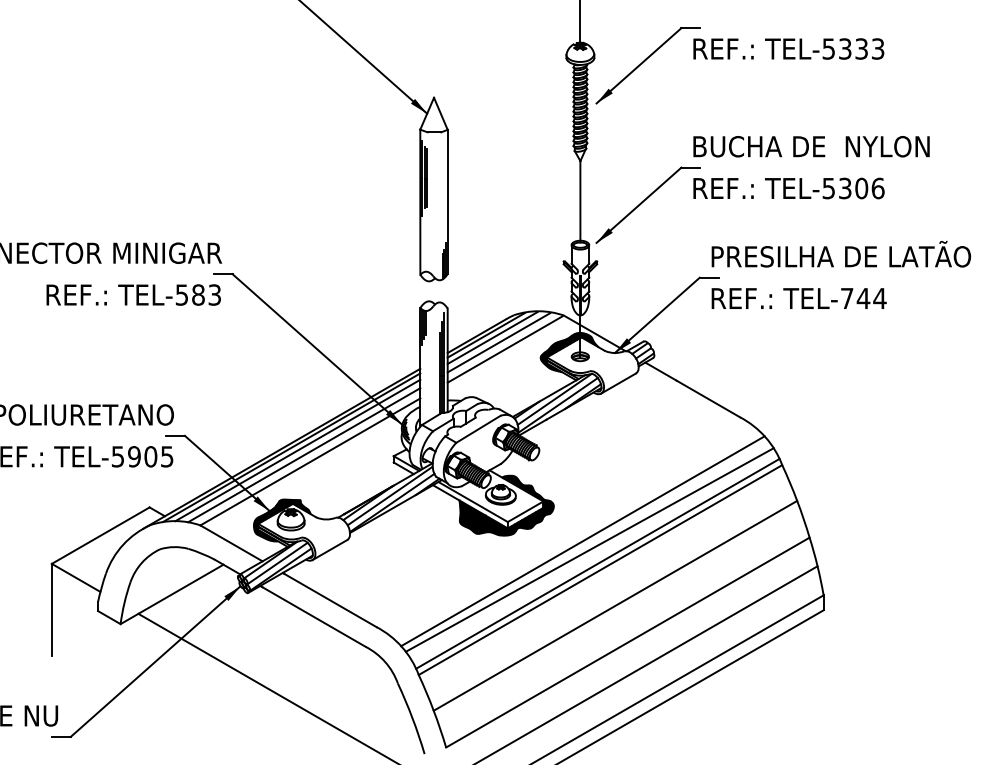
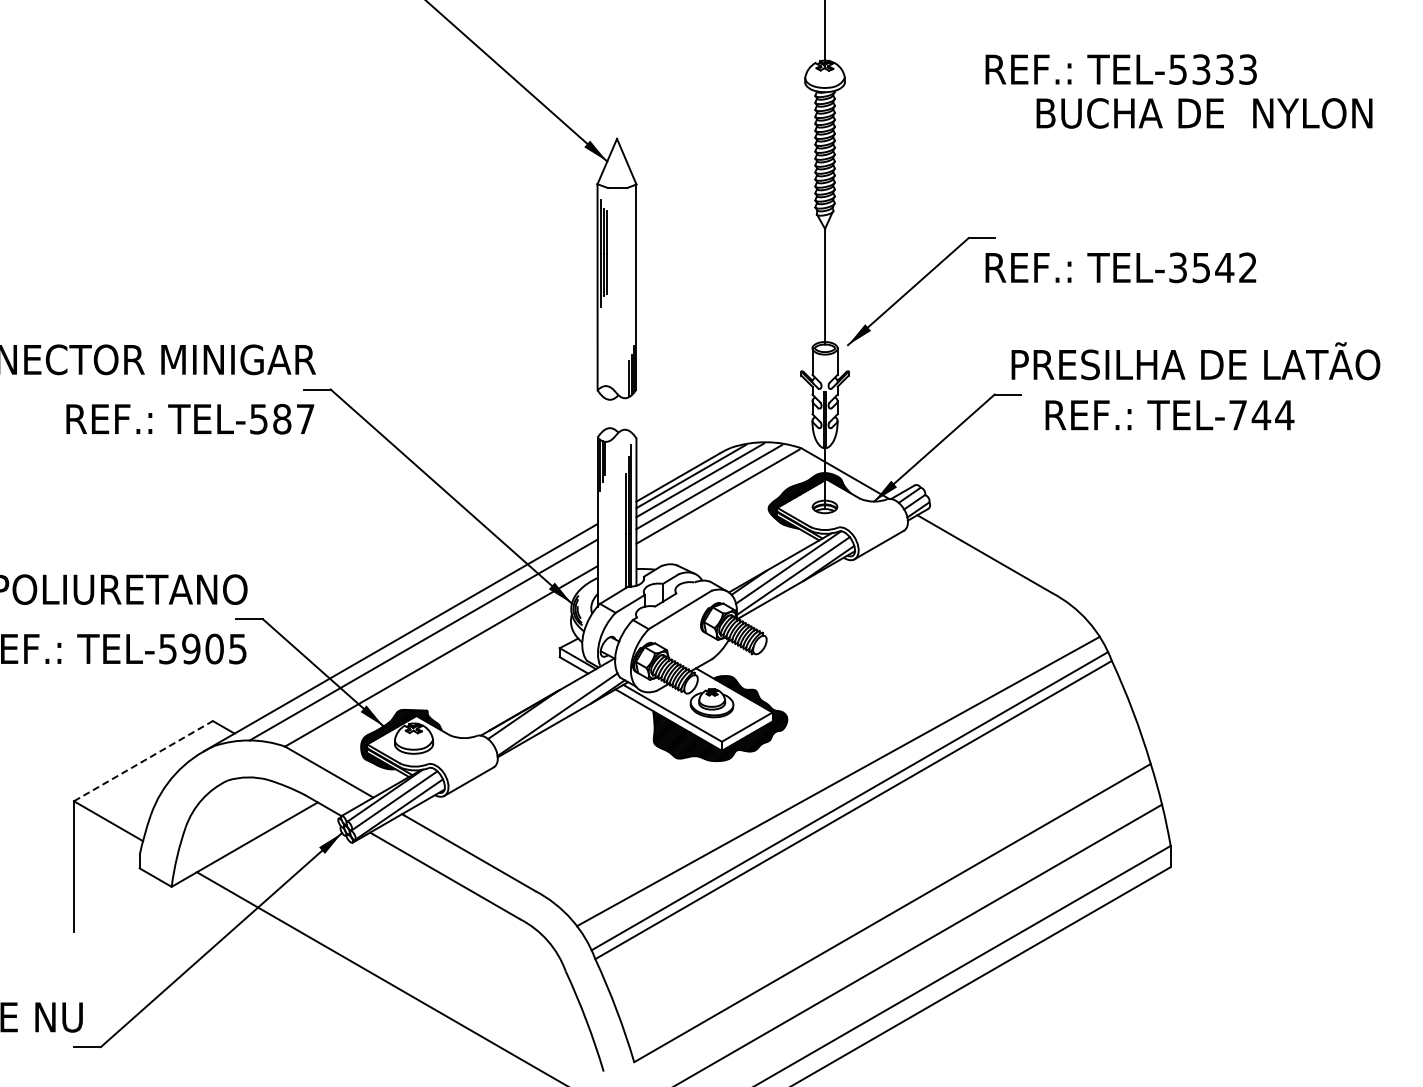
part: (644, 61) -> (916, 87), removed
text: (811, 146) -> (1204, 113), moved
text: (853, 188) -> (1213, 267), TEL-5306 -> TEL-3542
text: (214, 294) -> (305, 418), TEL-583 -> TEL-587
text: (798, 298) -> (1169, 415), moved
line: (291, 447) -> (414, 635), removed
line: (304, 454) -> (432, 646), removed
line: (390, 495) -> (554, 704), removed
line: (100, 535) -> (143, 760), solid -> dashed
line: (582, 540) -> (828, 768), removed
line: (615, 605) -> (874, 860), removed

